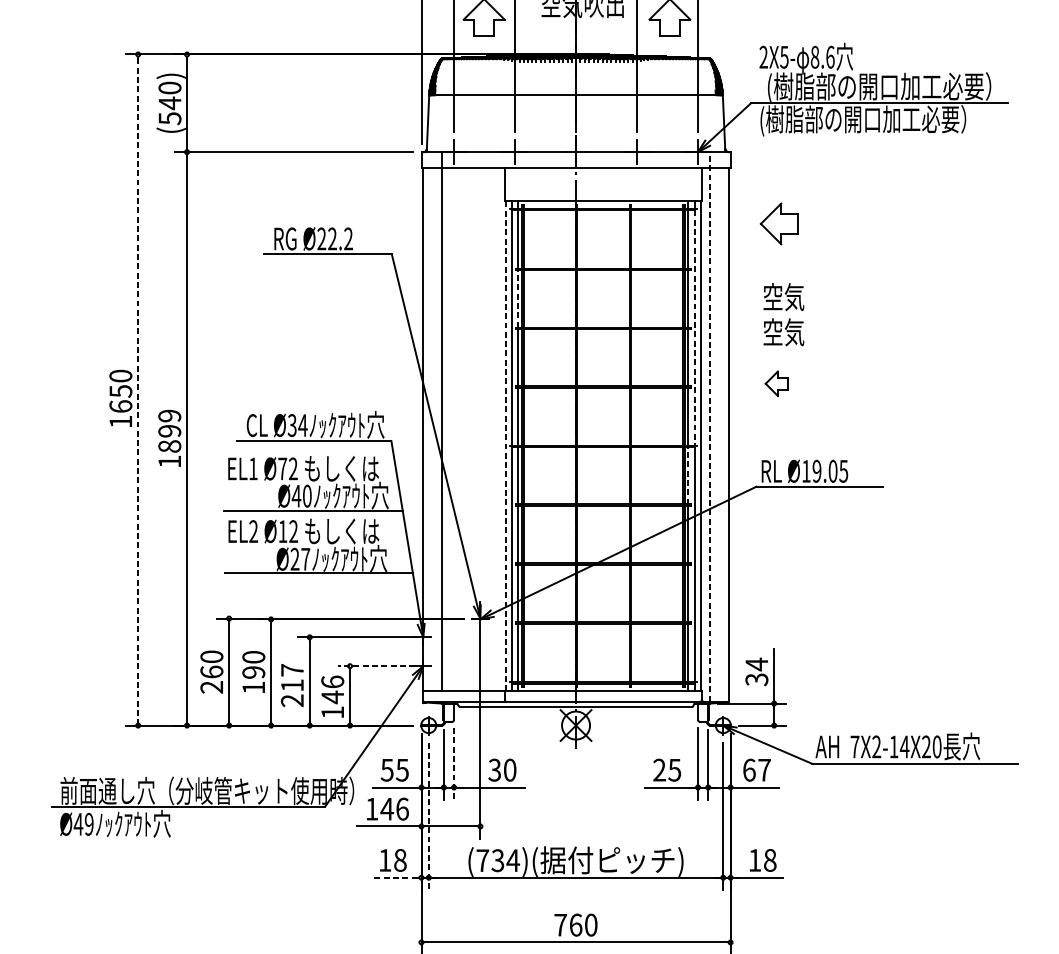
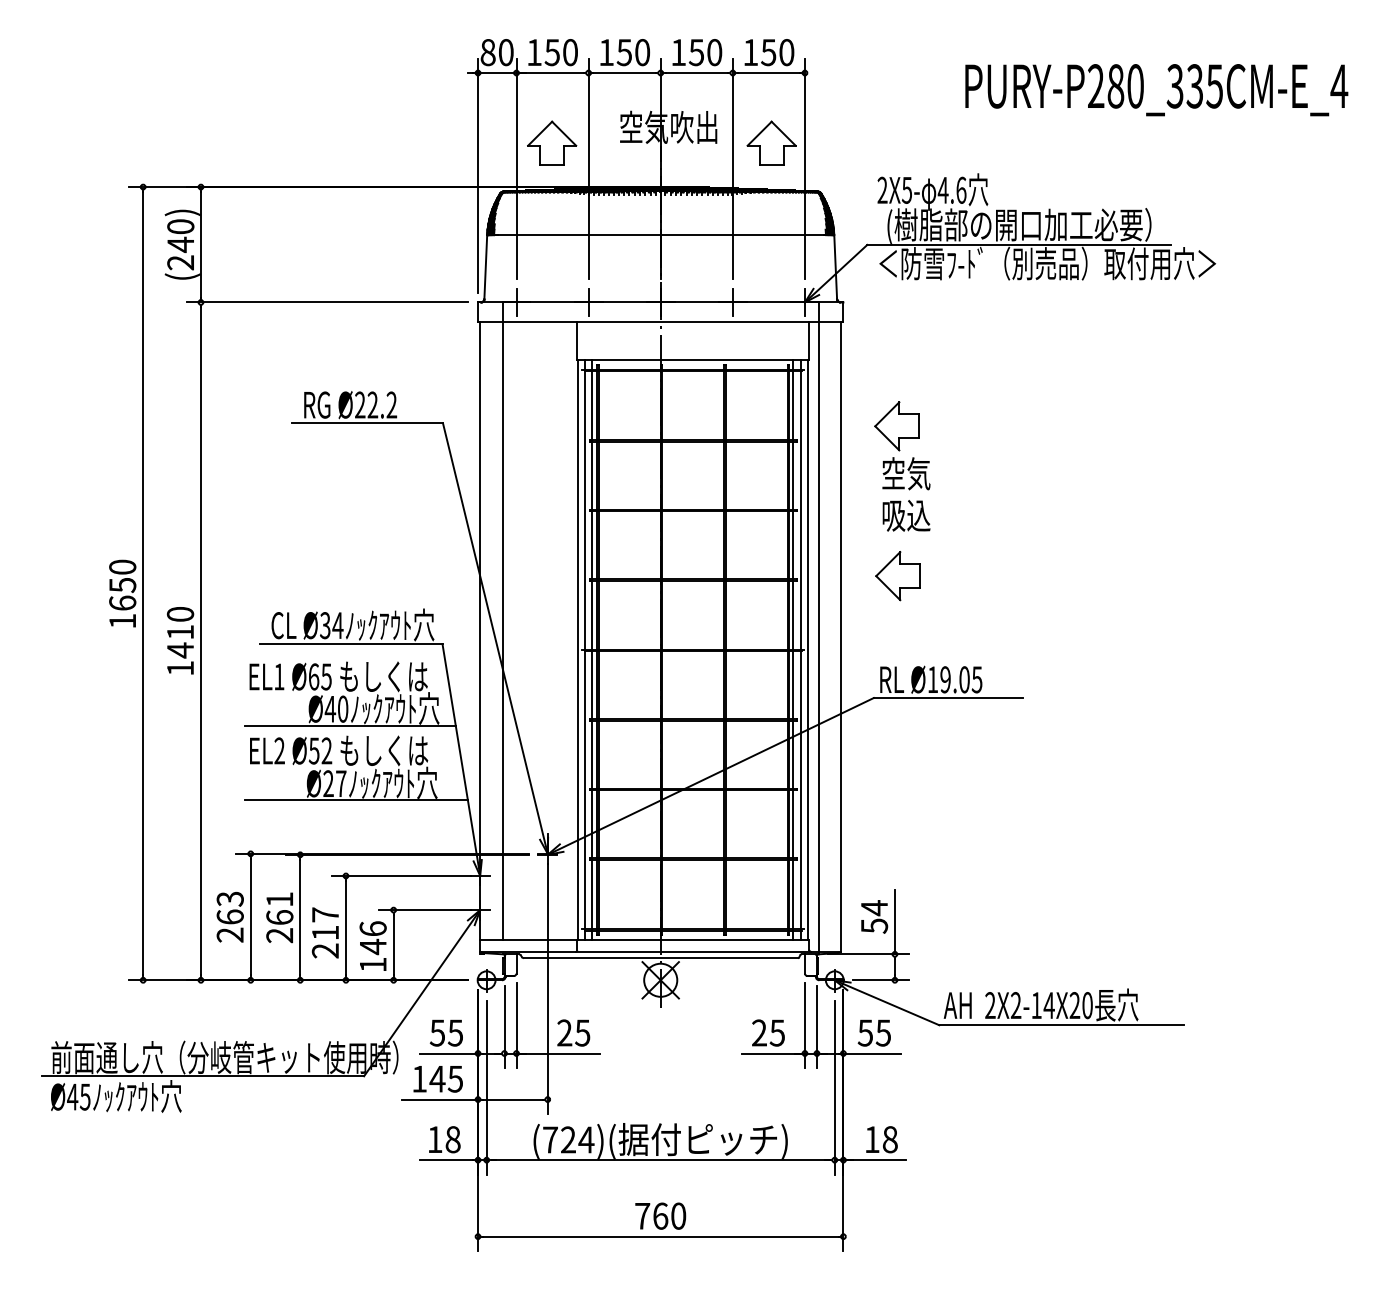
text: (814, 56) -> (942, 189), 8.6 -> 4.6
text: (169, 118) -> (180, 262), (540) -> (240)
text: (903, 120) -> (1047, 265), (樹脂部の開口加工必要） -> ＜防雪ﾌ-ﾄﾞ（別売品）取付用穴＞
part: (778, 224) -> (896, 426), moved
line: (517, 298) -> (591, 475), dashed -> solid
line: (695, 328) -> (801, 510), dashed -> solid
text: (783, 331) -> (906, 514), 空気 -> 吸込
part: (776, 383) -> (897, 576), size x1.67
line: (138, 389) -> (143, 583), dashed -> solid
line: (709, 427) -> (818, 627), dashed -> solid
text: (169, 431) -> (180, 632), 1899 -> 1410
line: (505, 446) -> (577, 650), dashed -> solid
text: (287, 468) -> (319, 676), Ø72 -> Ø65
line: (688, 476) -> (793, 685), dashed -> solid
text: (282, 531) -> (313, 750), Ø12 -> Ø52
text: (211, 656) -> (229, 898), 260 -> 263
line: (376, 666) -> (424, 910), dashed -> solid
text: (253, 672) -> (279, 917), 190 -> 261
text: (756, 679) -> (873, 925), 34 -> 54
text: (855, 746) -> (990, 1005), 7X2-14X20 -> 2X2-14X20
line: (454, 764) -> (516, 1026), dashed -> solid
text: (502, 769) -> (573, 1032), 30 -> 25
text: (756, 769) -> (874, 1032), 67 -> 55
text: (402, 808) -> (455, 1078), 146 -> 145
line: (428, 817) -> (486, 1088), dashed -> solid
text: (88, 823) -> (84, 1096), Ø49 -> Ø45
text: (497, 860) -> (567, 1139), (734)( -> (724)(
line: (394, 878) -> (446, 1160), dashed -> solid

